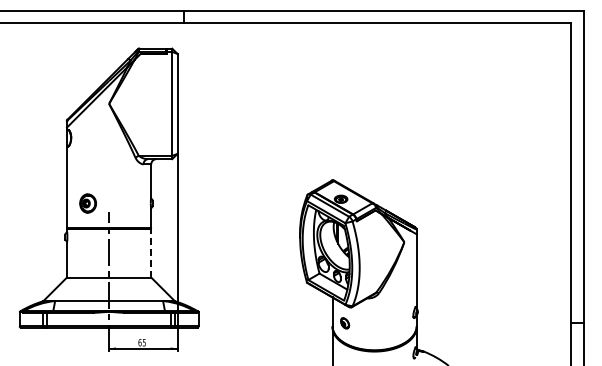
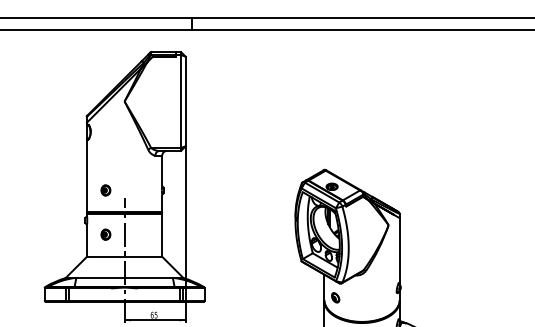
part: (88, 202) -> (106, 189), size x0.62
part: (88, 252) -> (106, 234), added
line: (151, 252) -> (162, 234), dashed -> solid

